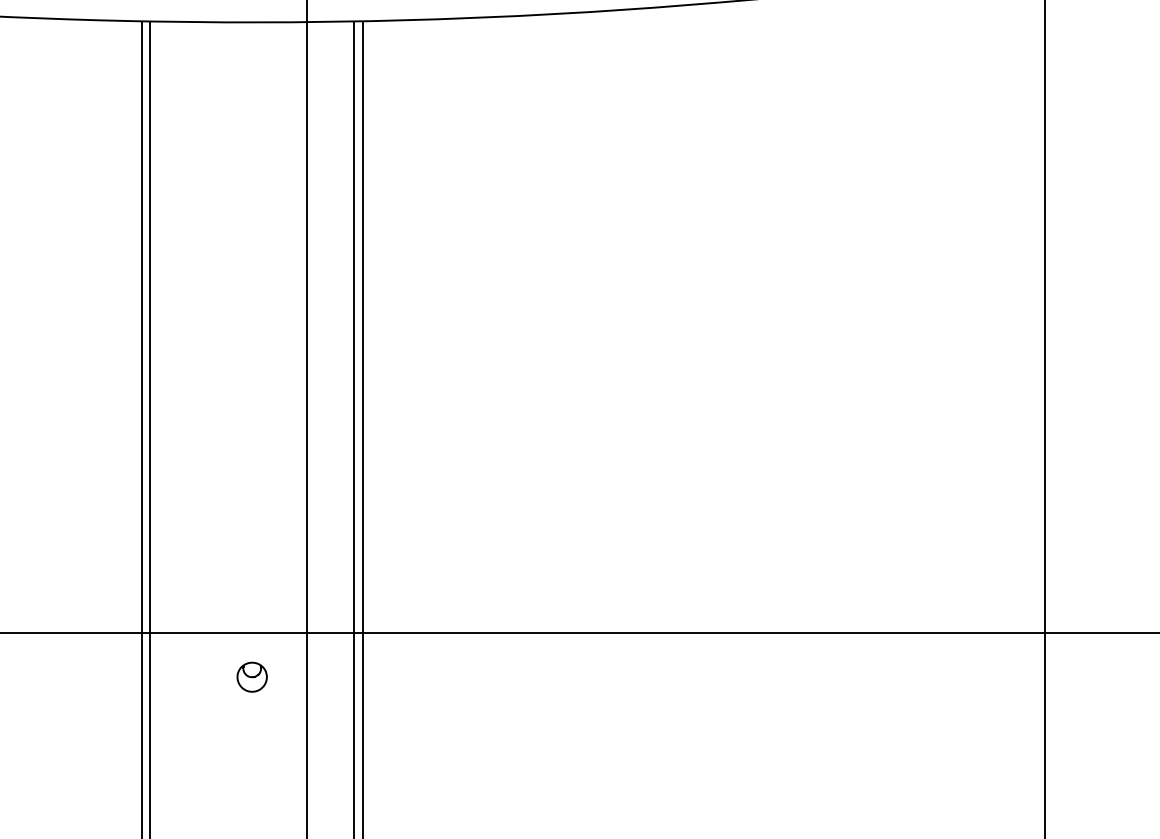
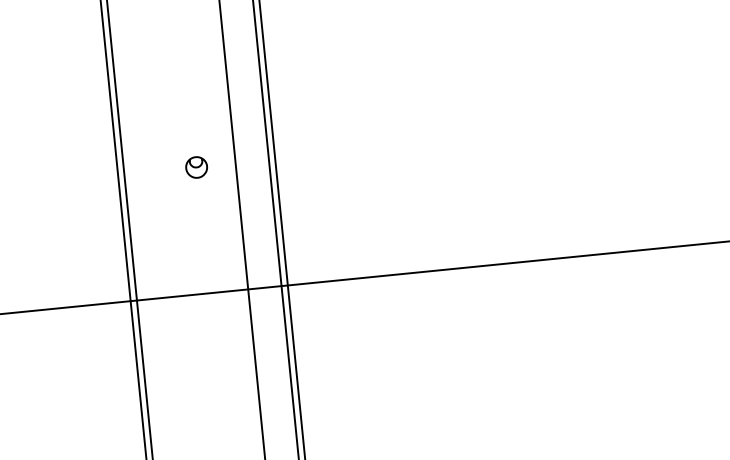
part: (251, 676) -> (196, 167), moved

